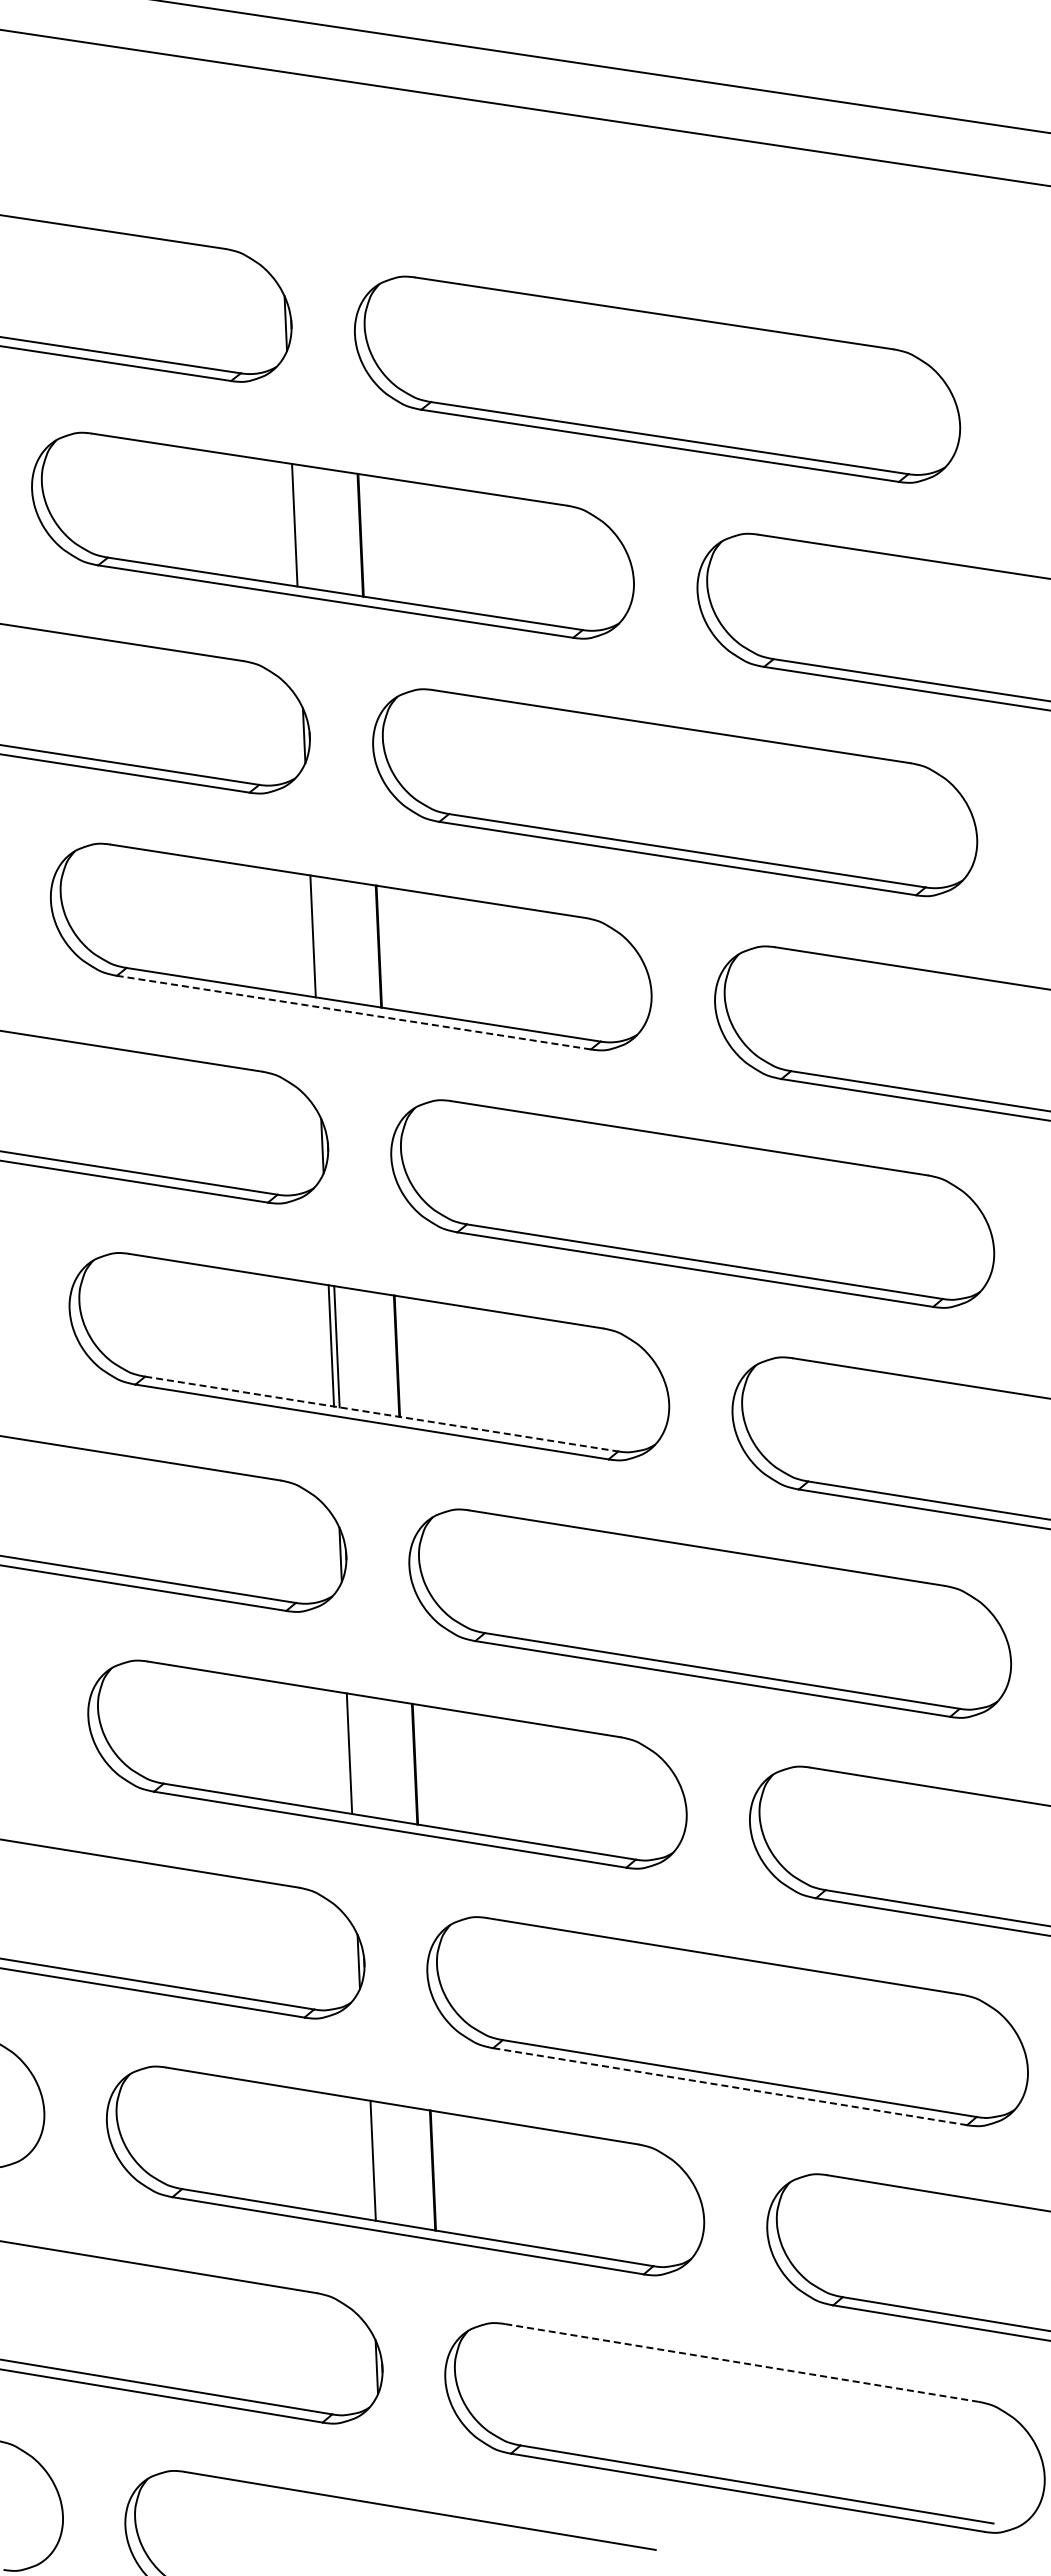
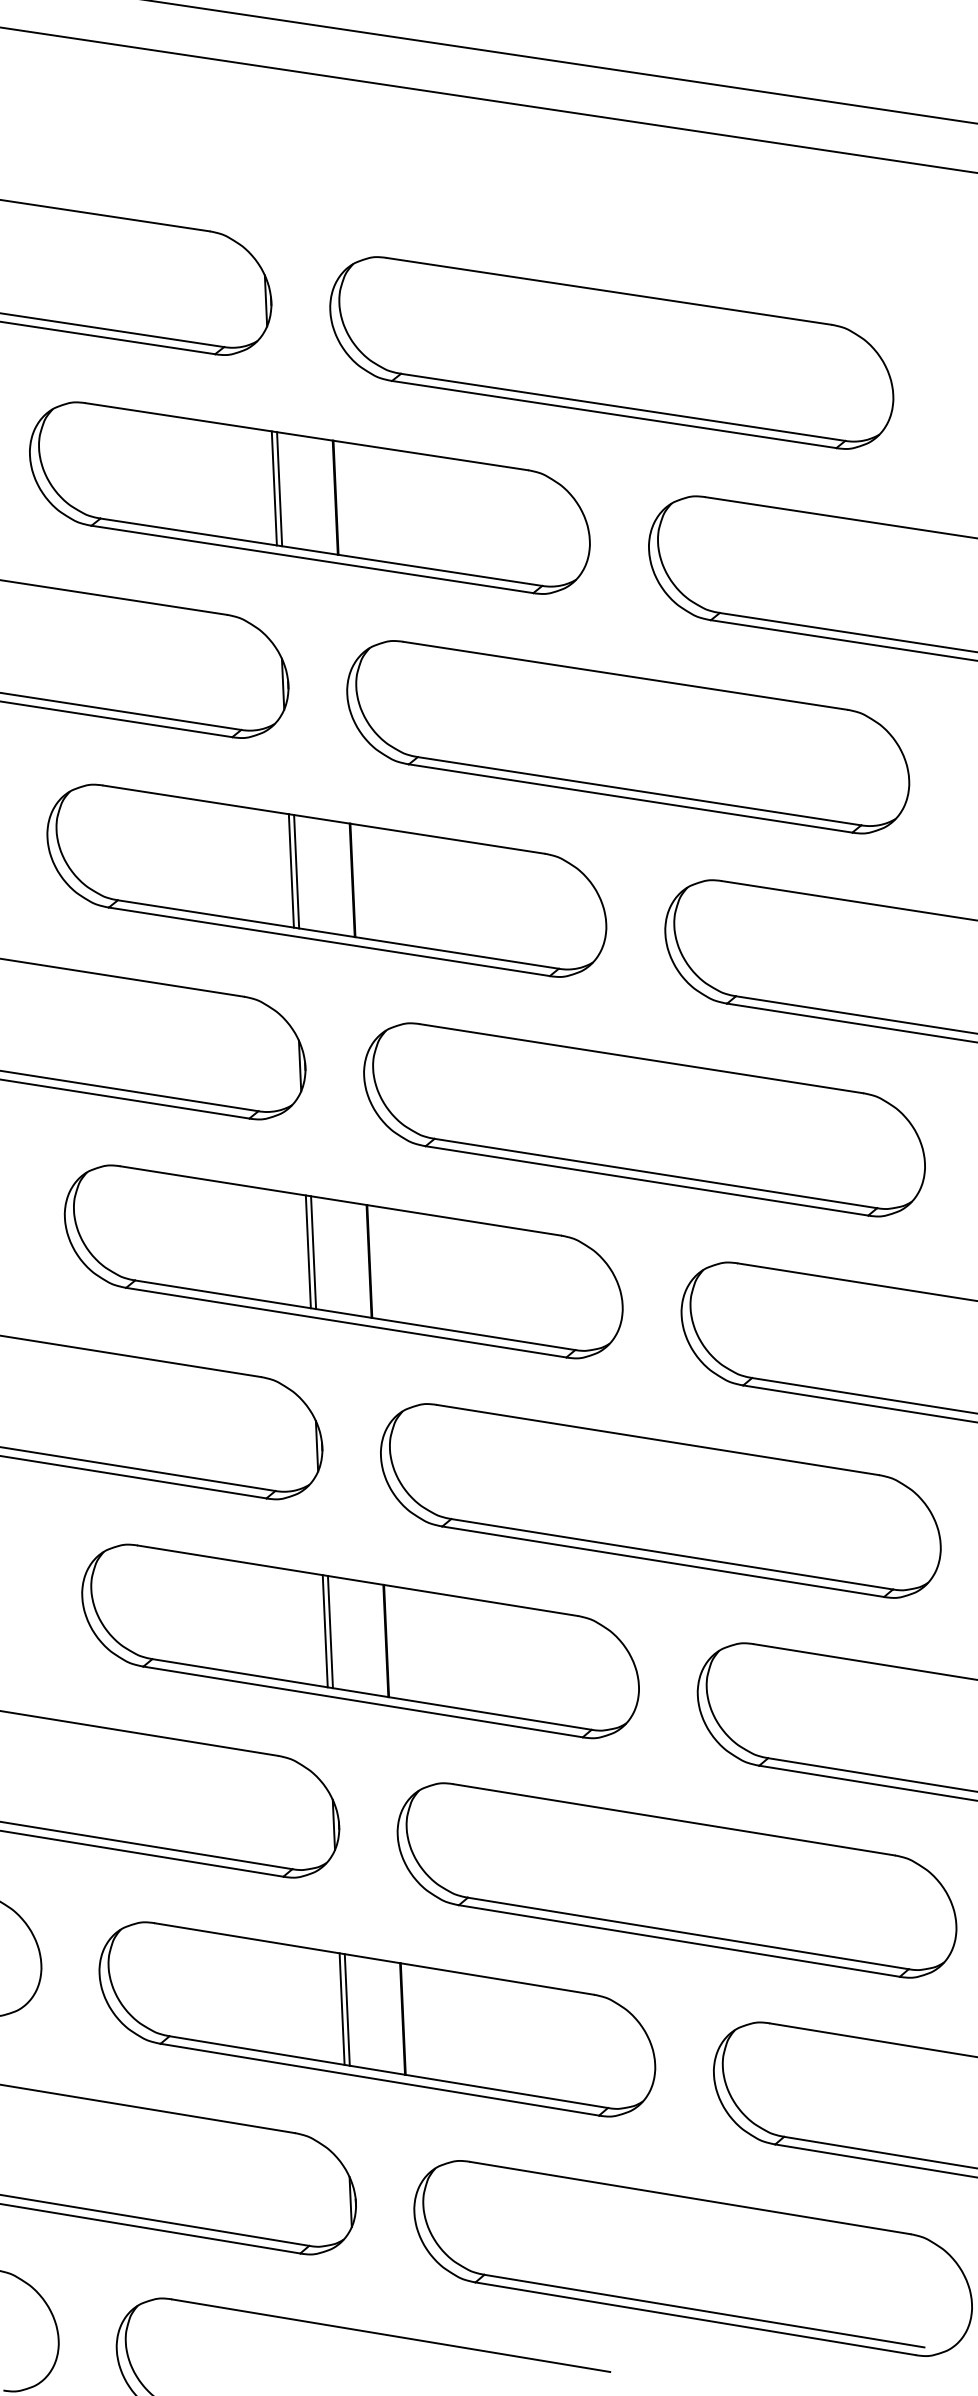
line: (300, 525) -> (279, 488), added
line: (318, 937) -> (296, 871), added
line: (353, 1012) -> (328, 941), dashed -> solid
line: (382, 1414) -> (355, 1315), dashed -> solid
line: (354, 1754) -> (329, 1631), added
line: (729, 2086) -> (678, 1940), dashed -> solid
line: (367, 2159) -> (342, 2008), added
line: (742, 2362) -> (690, 2197), dashed -> solid

